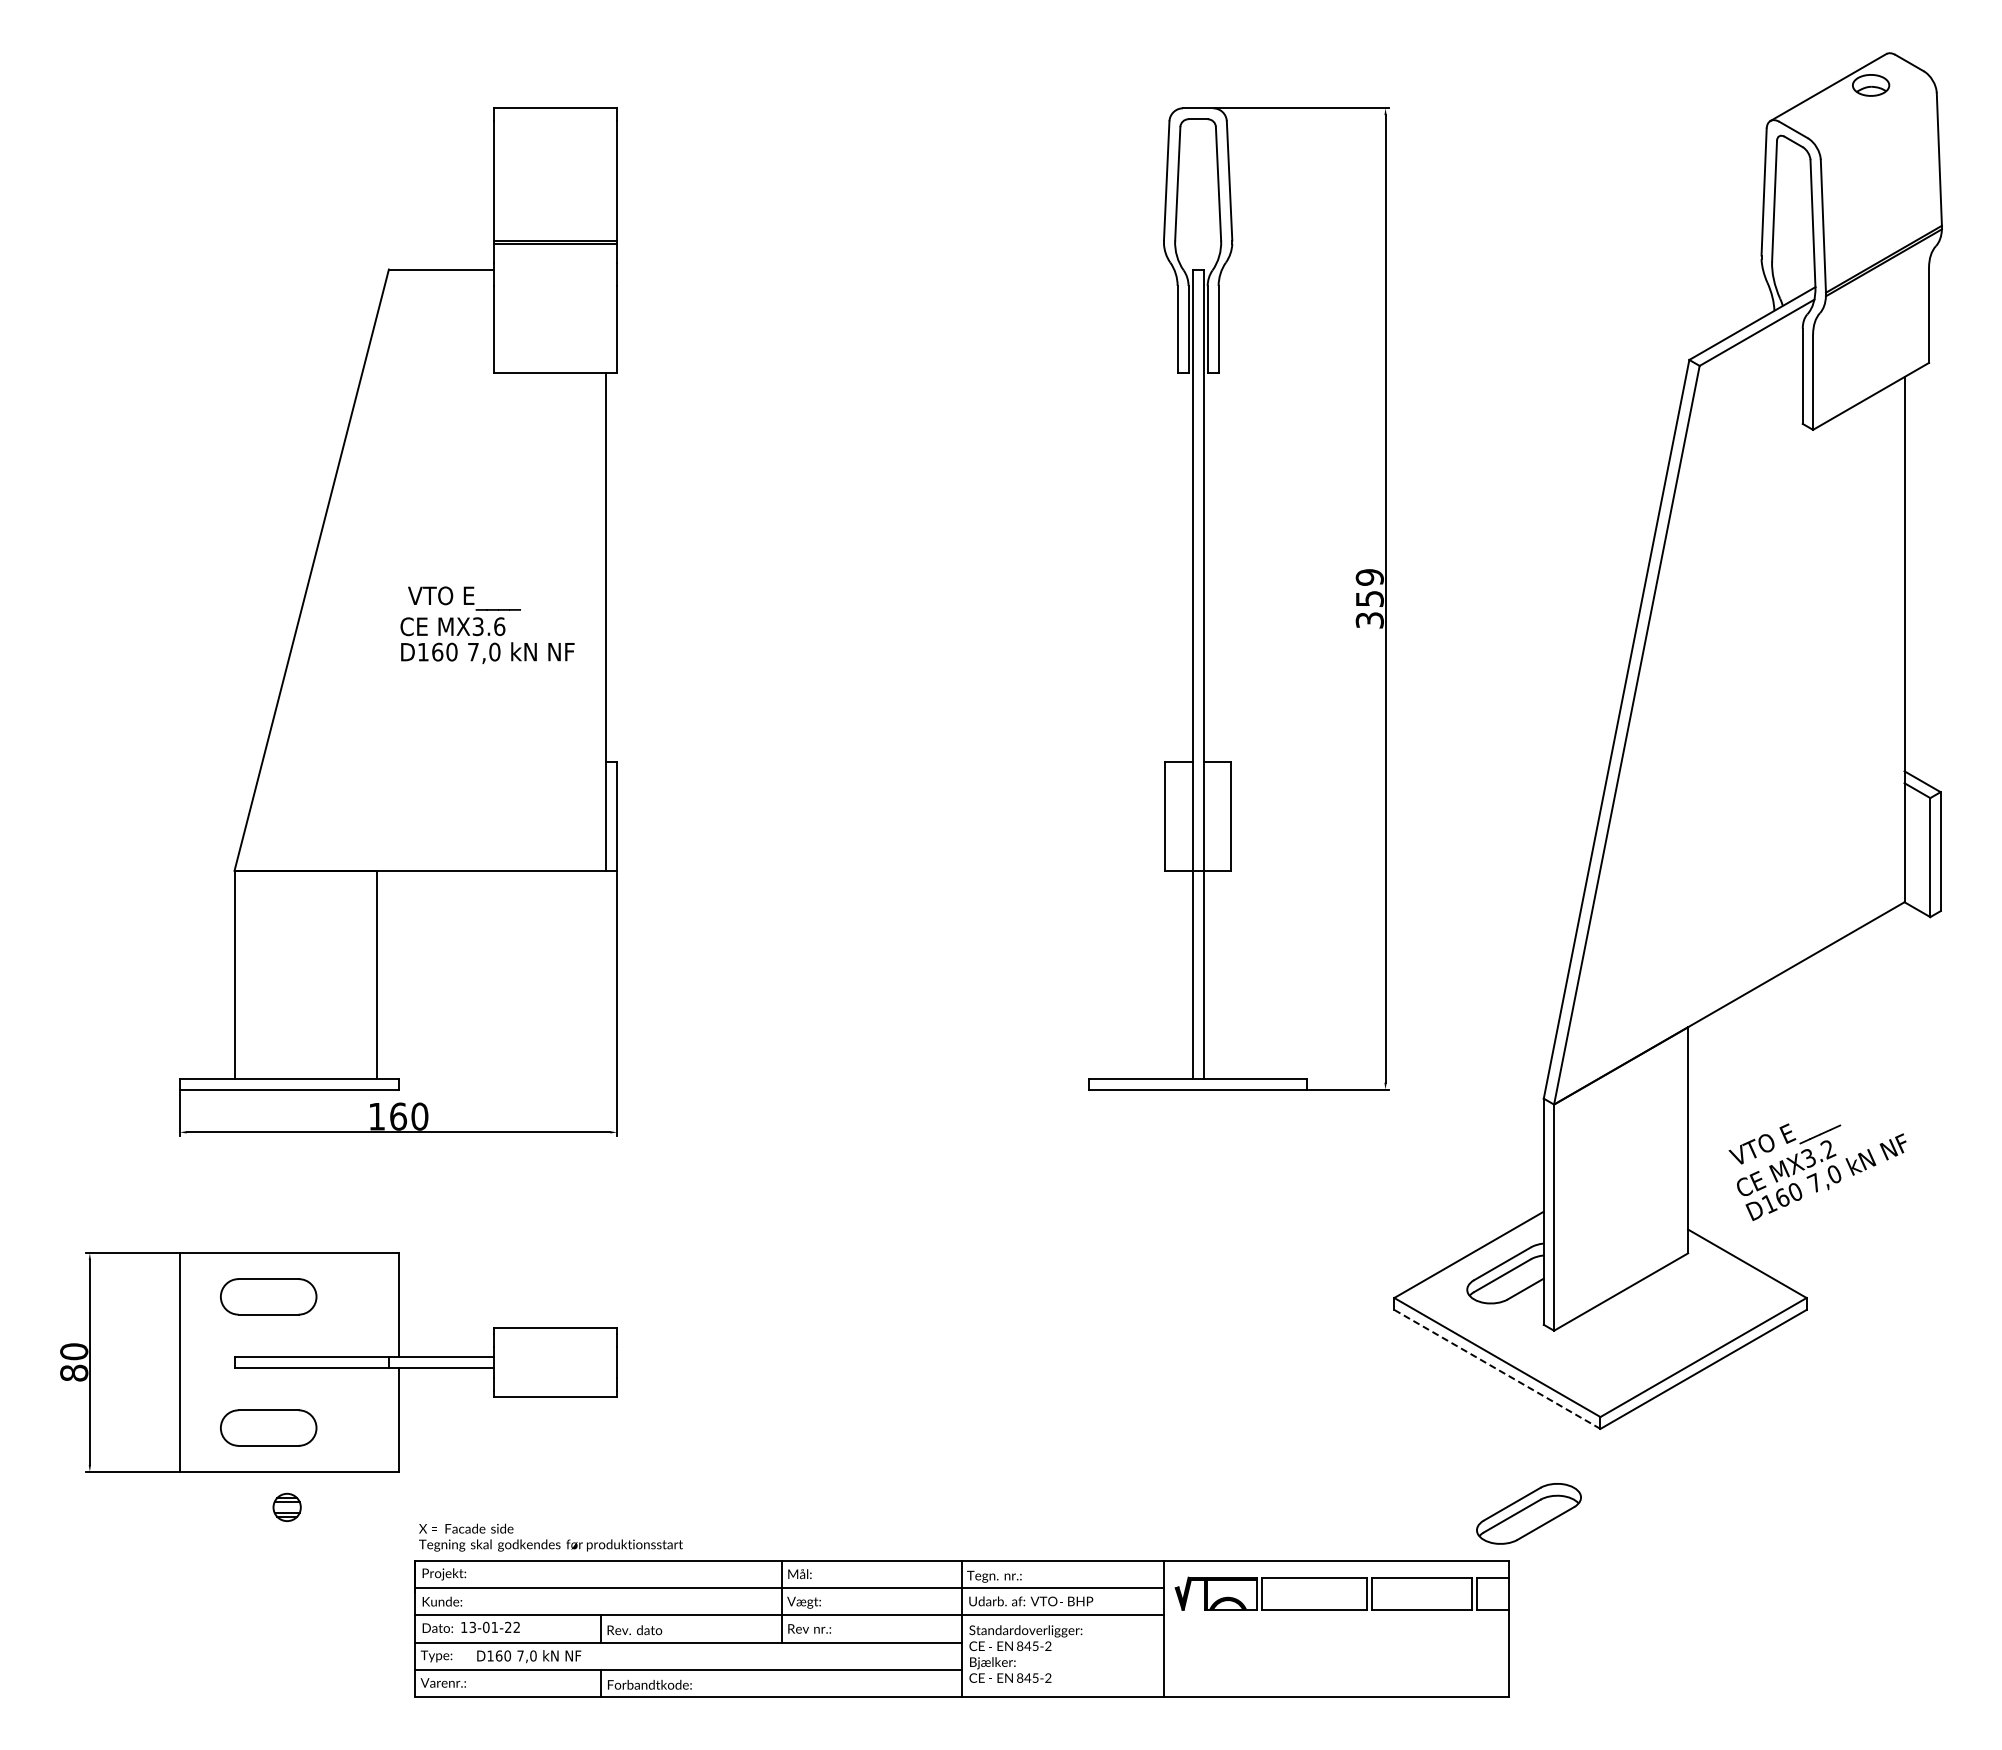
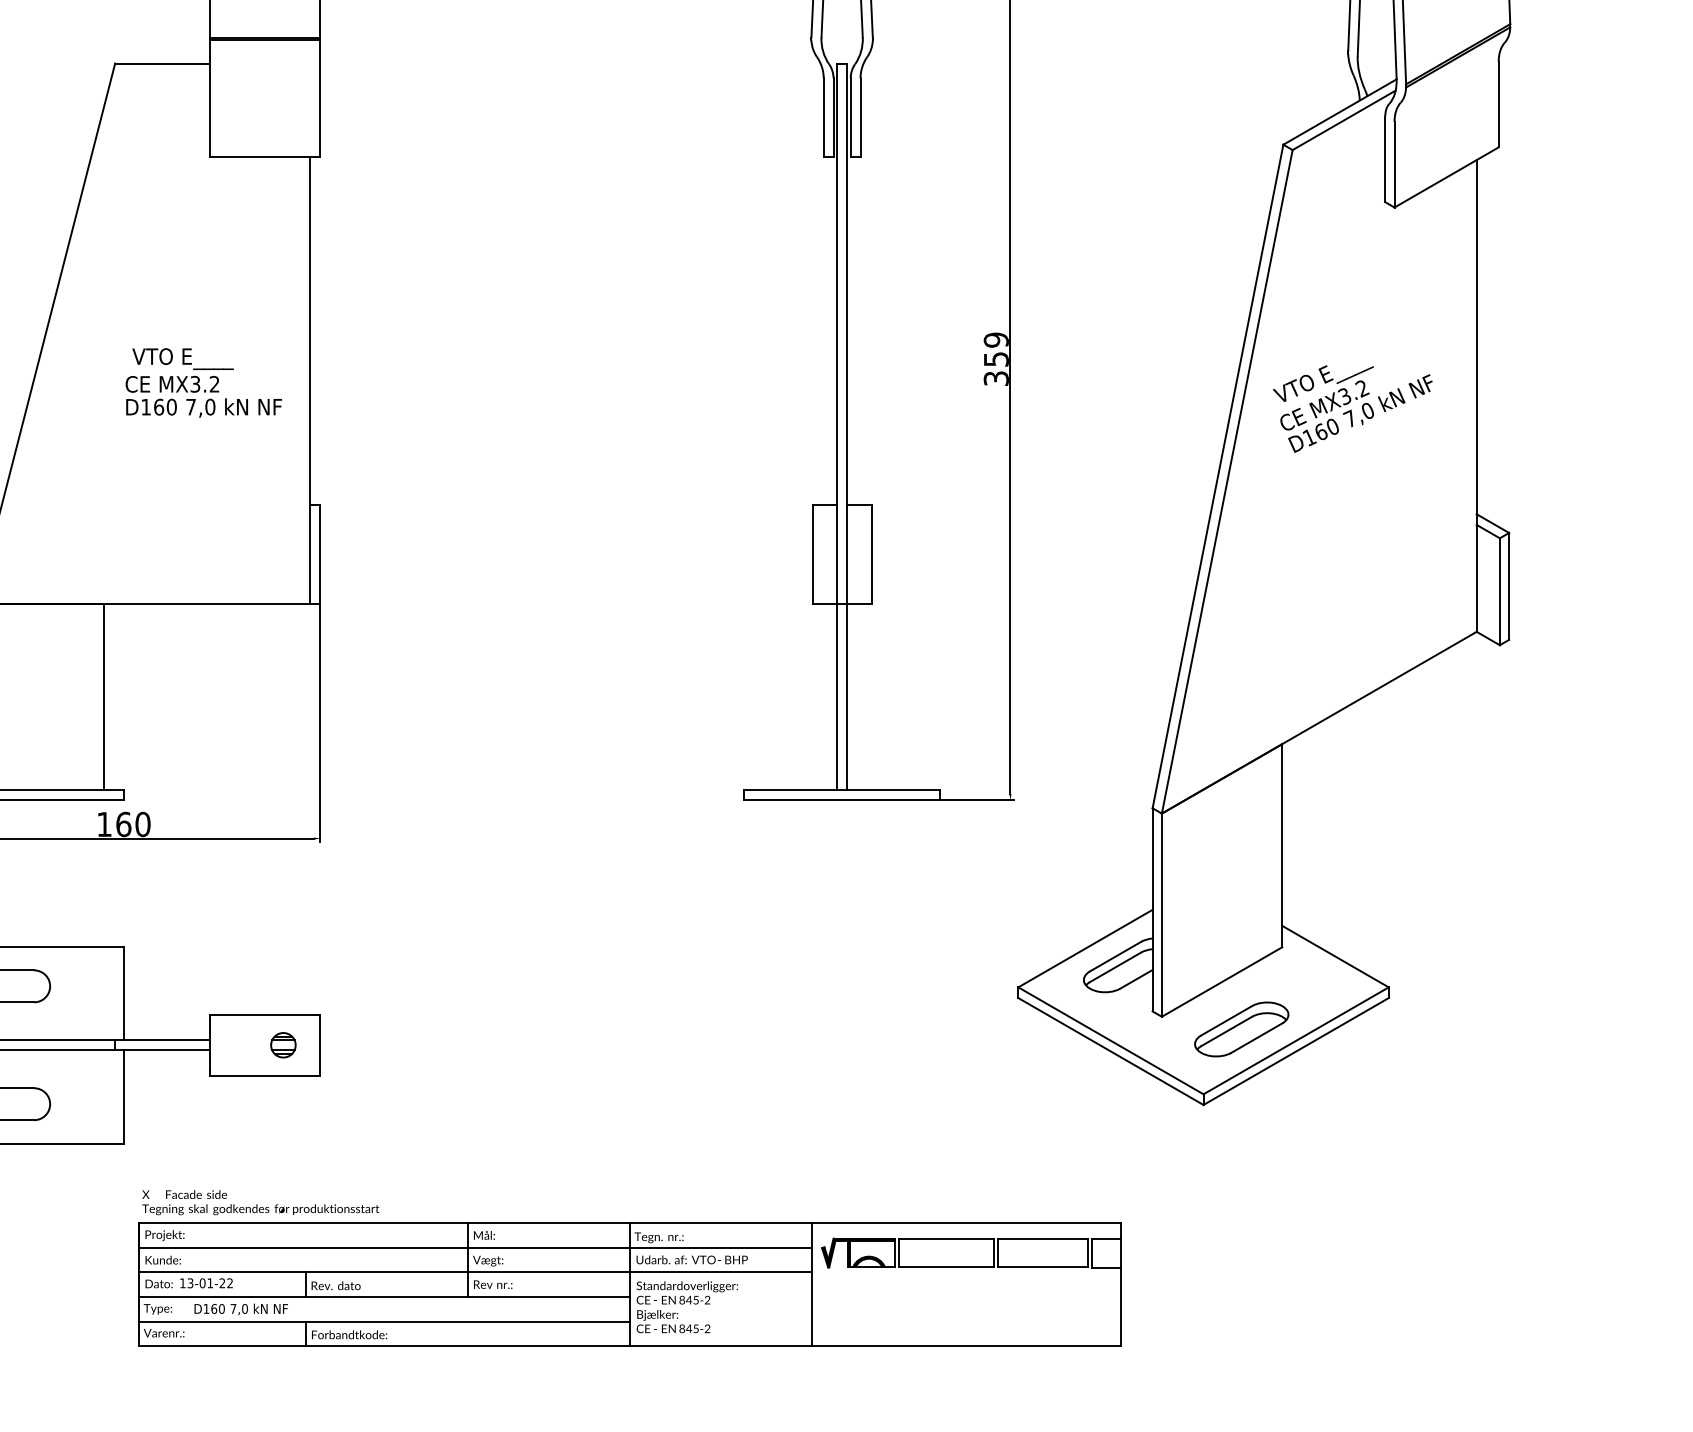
text: (499, 626) -> (214, 384), MX3.6 -> MX3.2
text: (1817, 1171) -> (1352, 408), moved
line: (1496, 1369) -> (1110, 1051), dashed -> solid
part: (286, 1506) -> (282, 1044), moved
part: (1528, 1513) -> (1241, 1029), moved

